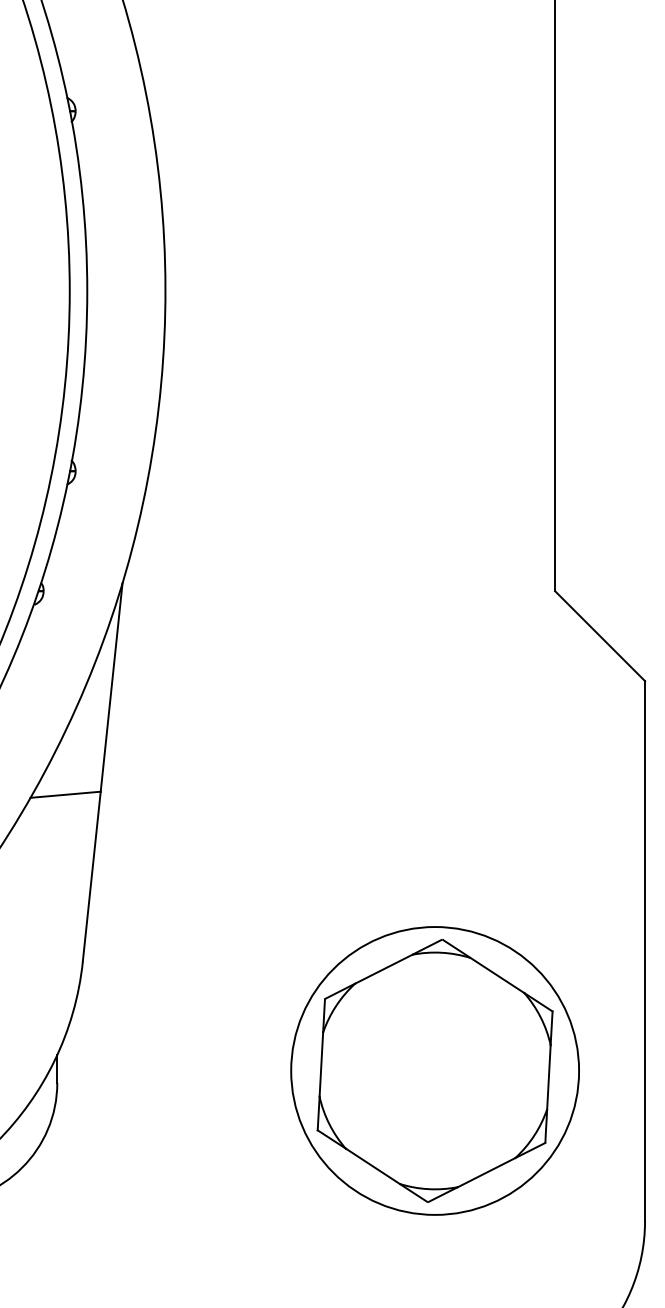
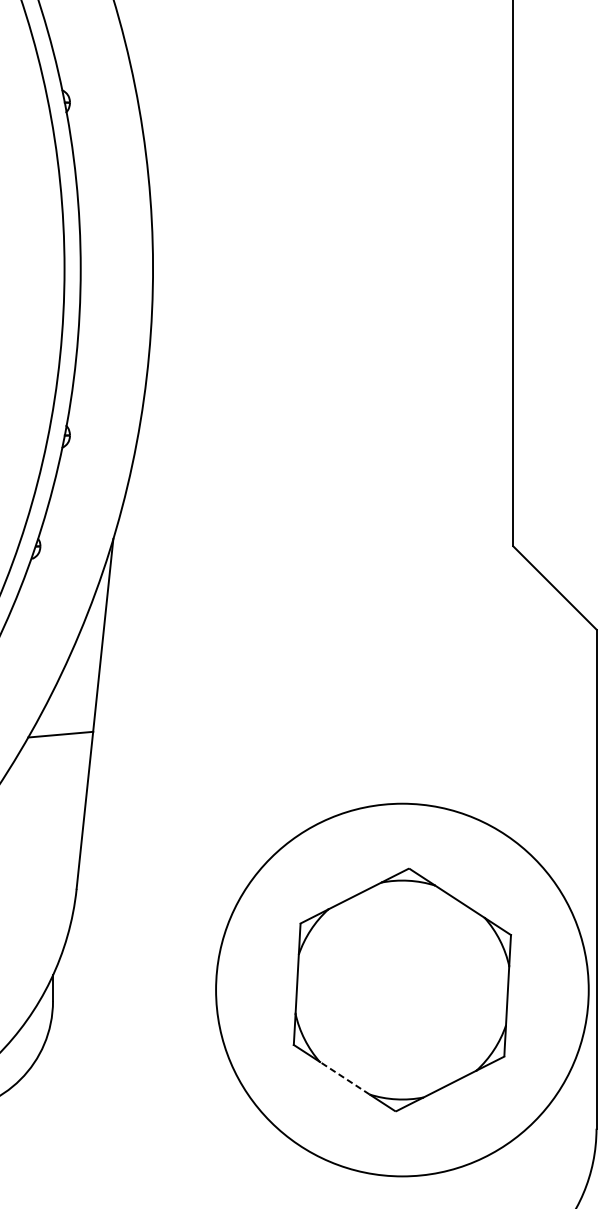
circle: (435, 1070) -> (402, 989), size x1.4
line: (372, 1166) -> (344, 1078), solid -> dashed

